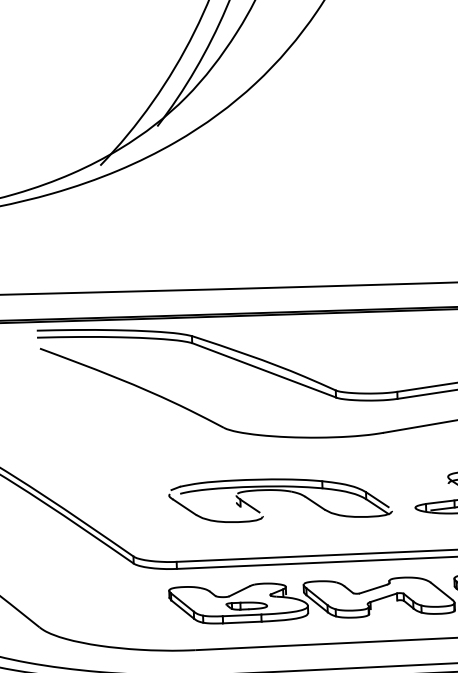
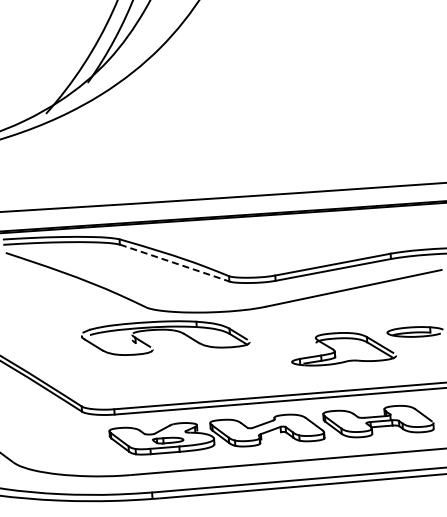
line: (263, 370) -> (174, 263), solid -> dashed
part: (280, 491) -> (165, 330), moved

